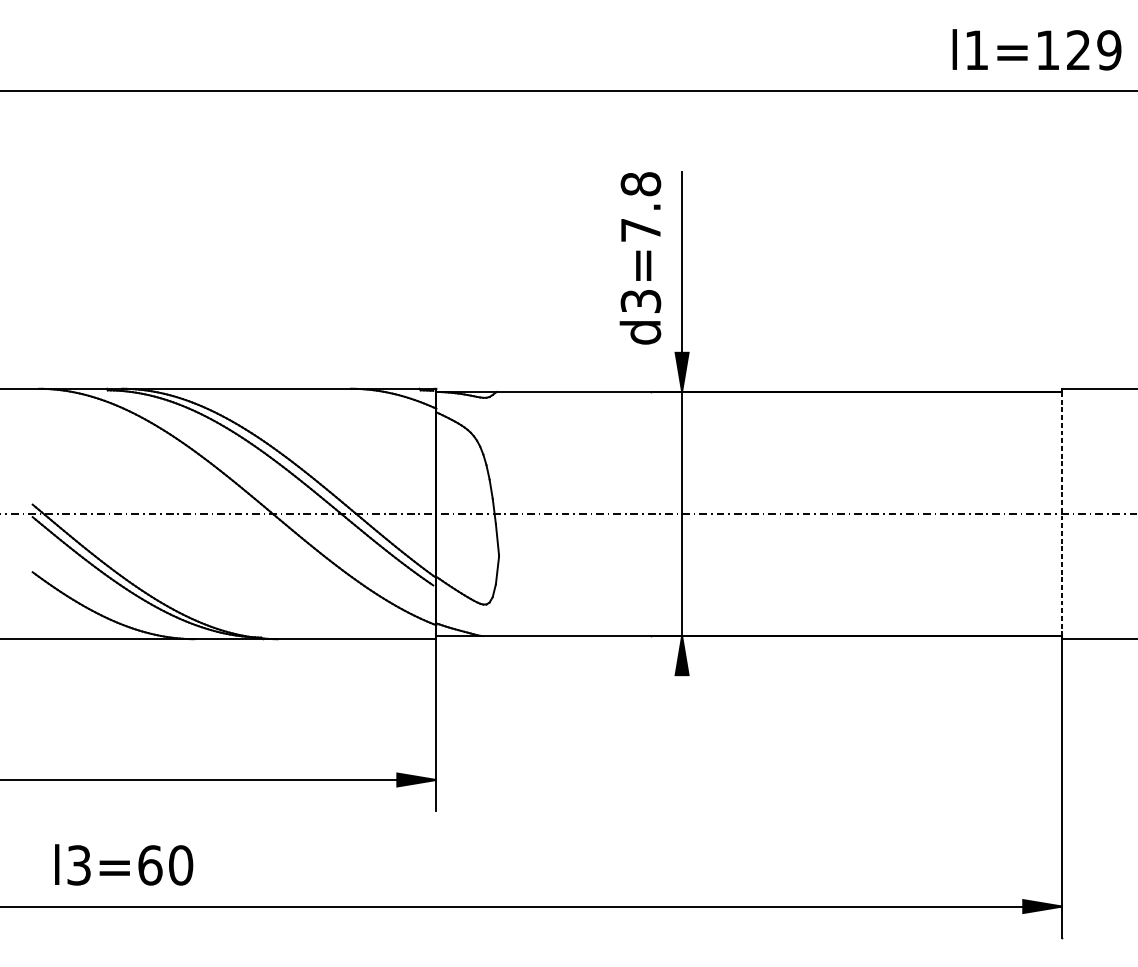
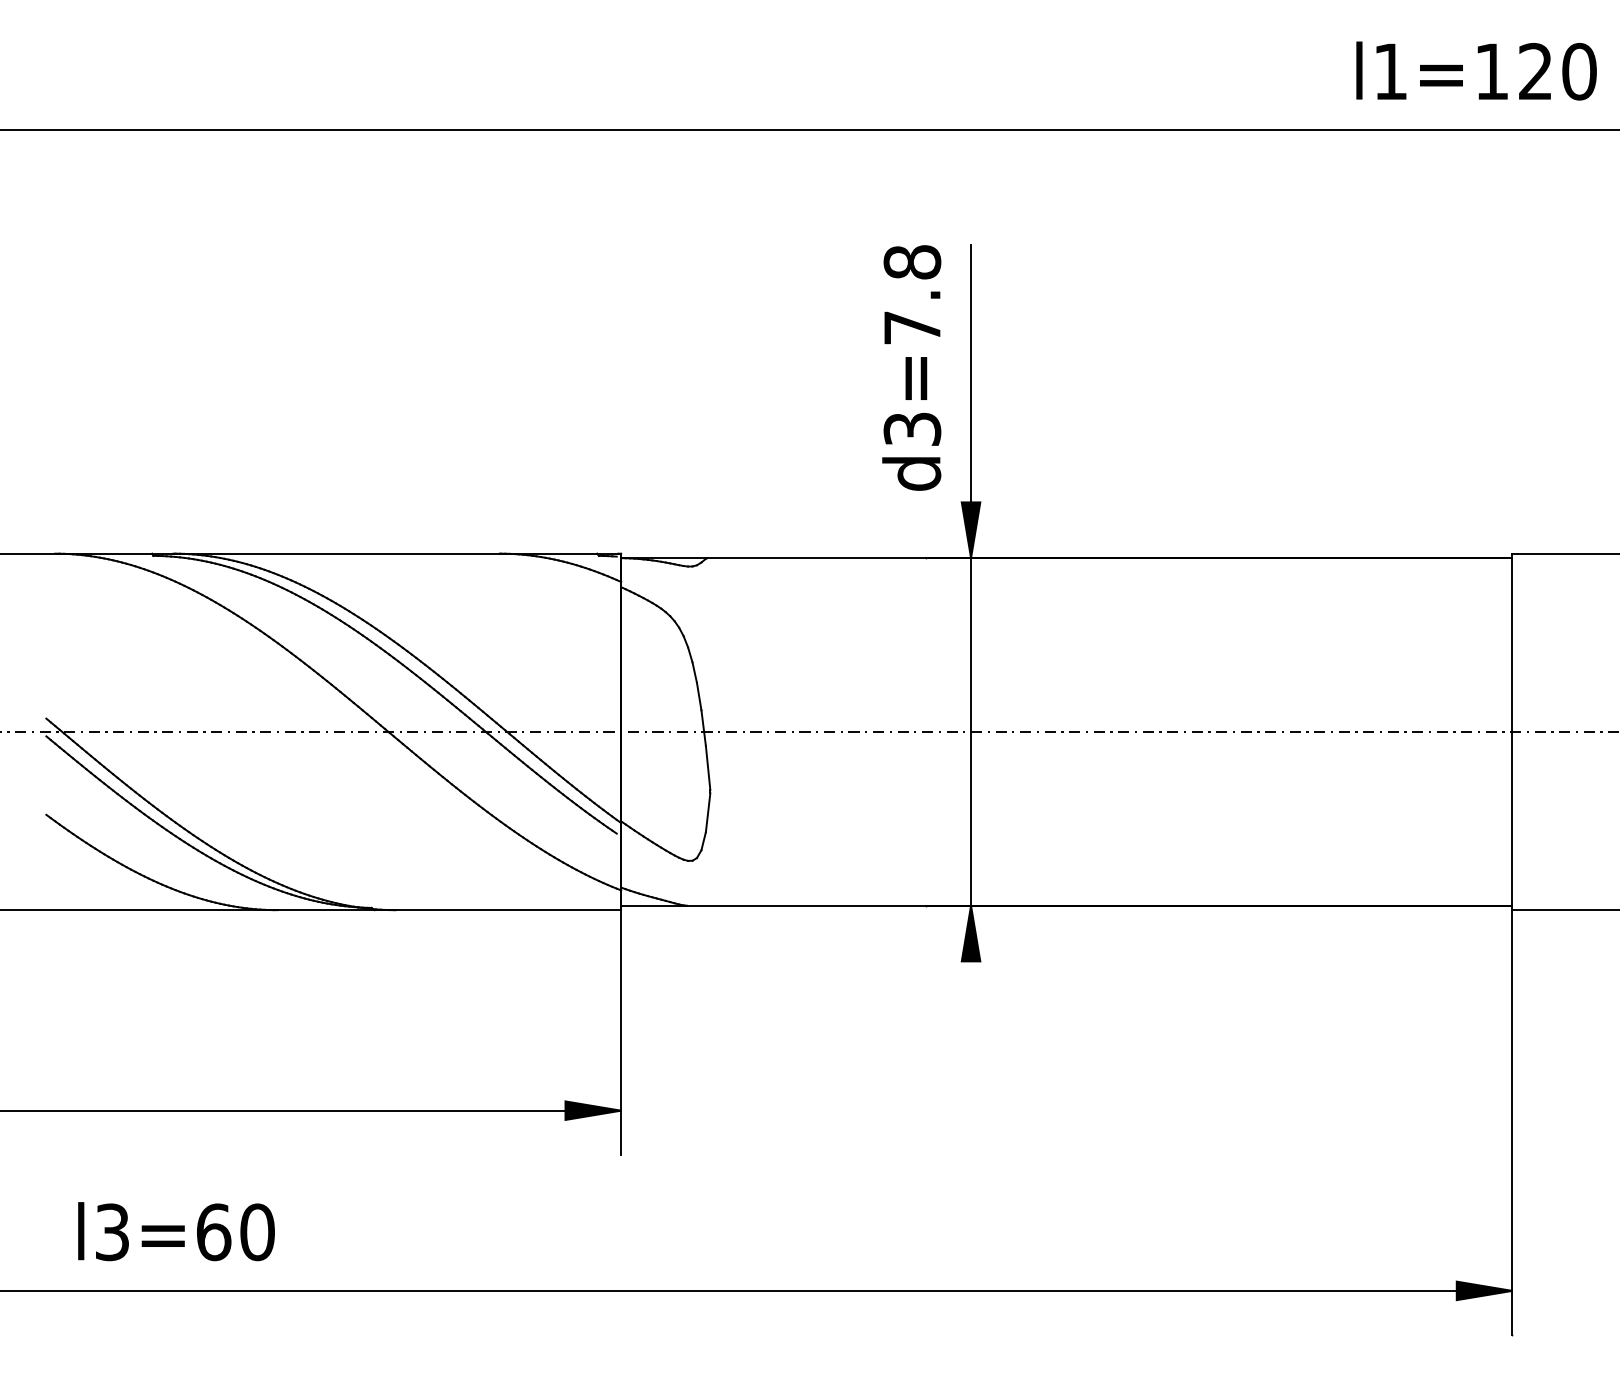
text: (1109, 50) -> (1579, 71), l1=129 -> l1=120
line: (1062, 513) -> (1512, 731), dashed -> solid

